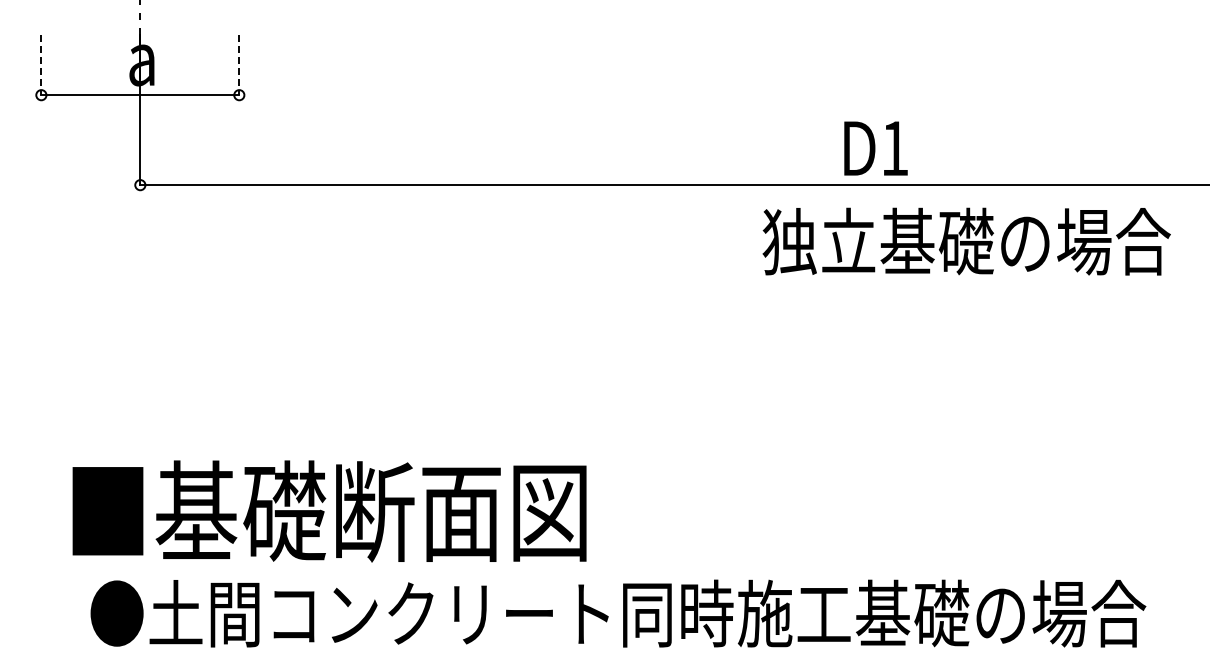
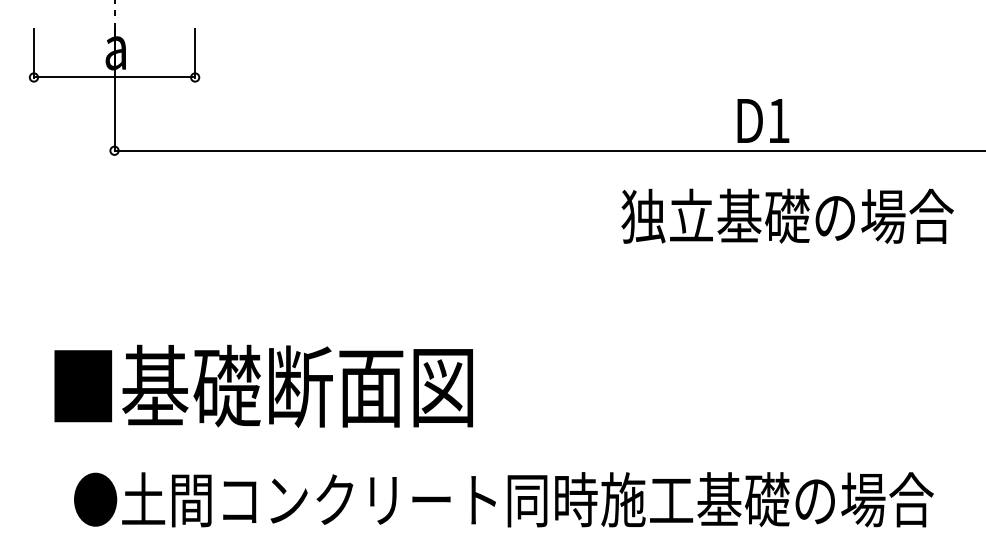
line: (41, 65) -> (34, 53), dashed -> solid
line: (239, 65) -> (195, 53), dashed -> solid
text: (875, 148) -> (763, 120), moved
text: (966, 241) -> (787, 216), moved
text: (329, 511) -> (263, 386), moved

